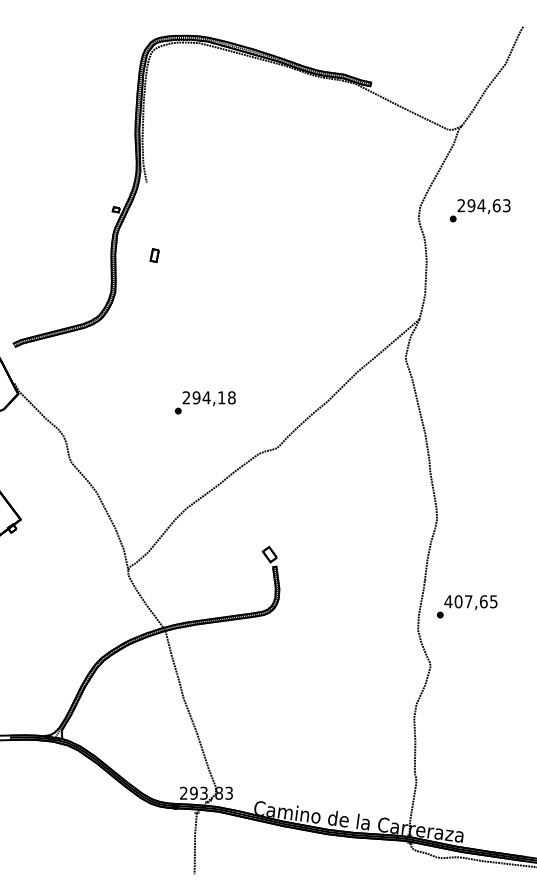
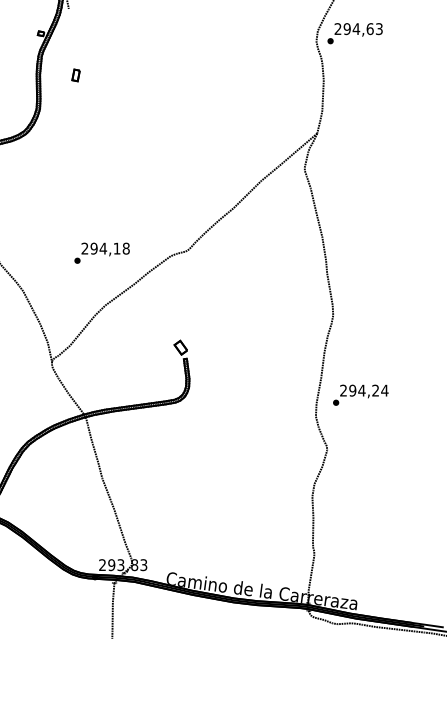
text: (479, 210) -> (354, 33), moved
text: (205, 402) -> (102, 252), moved
text: (470, 601) -> (363, 390), 407,65 -> 294,24

